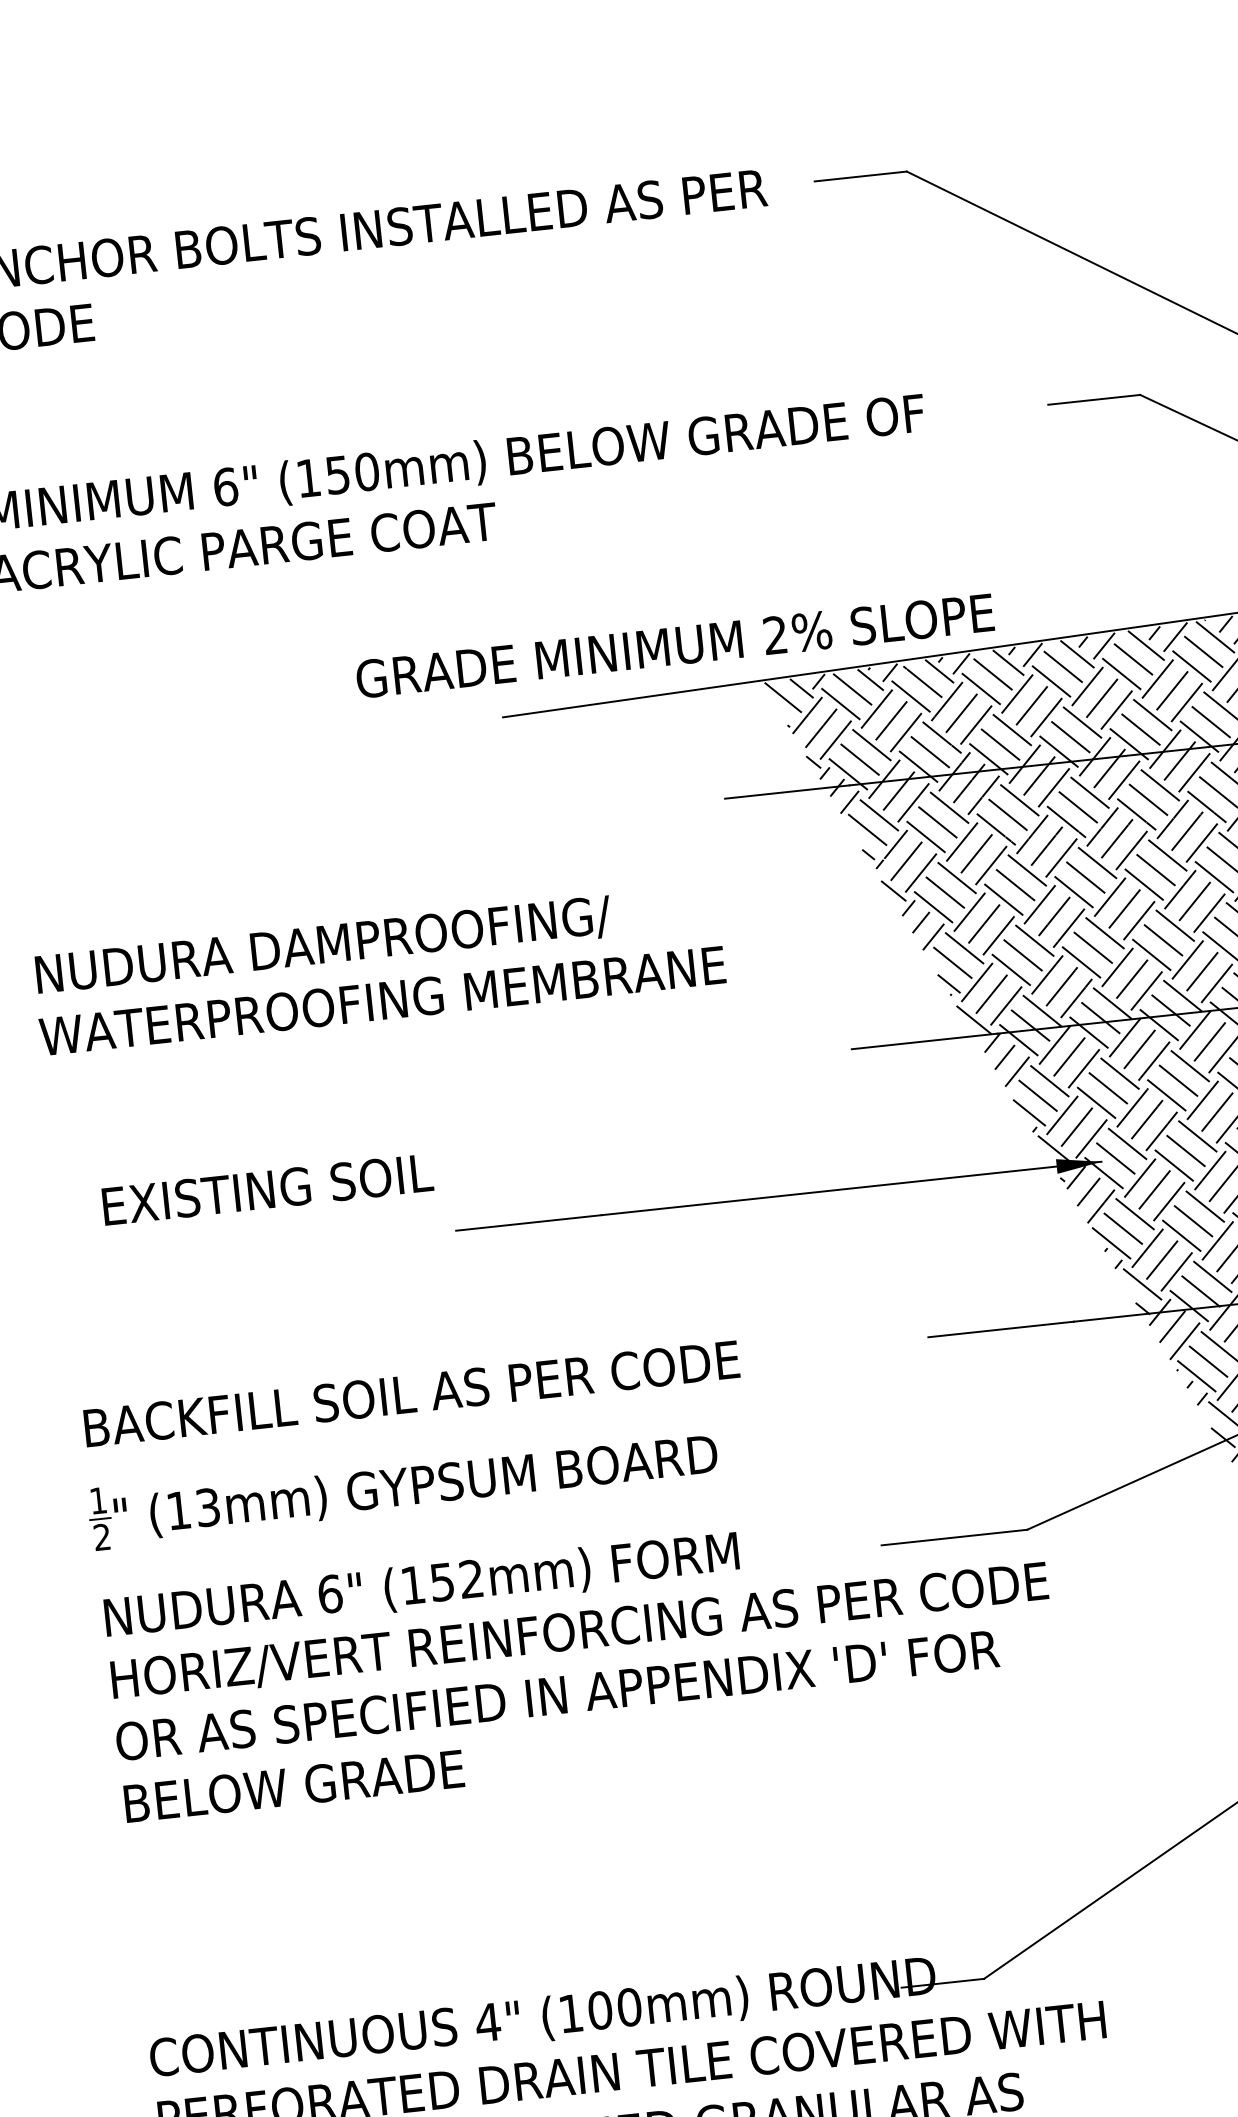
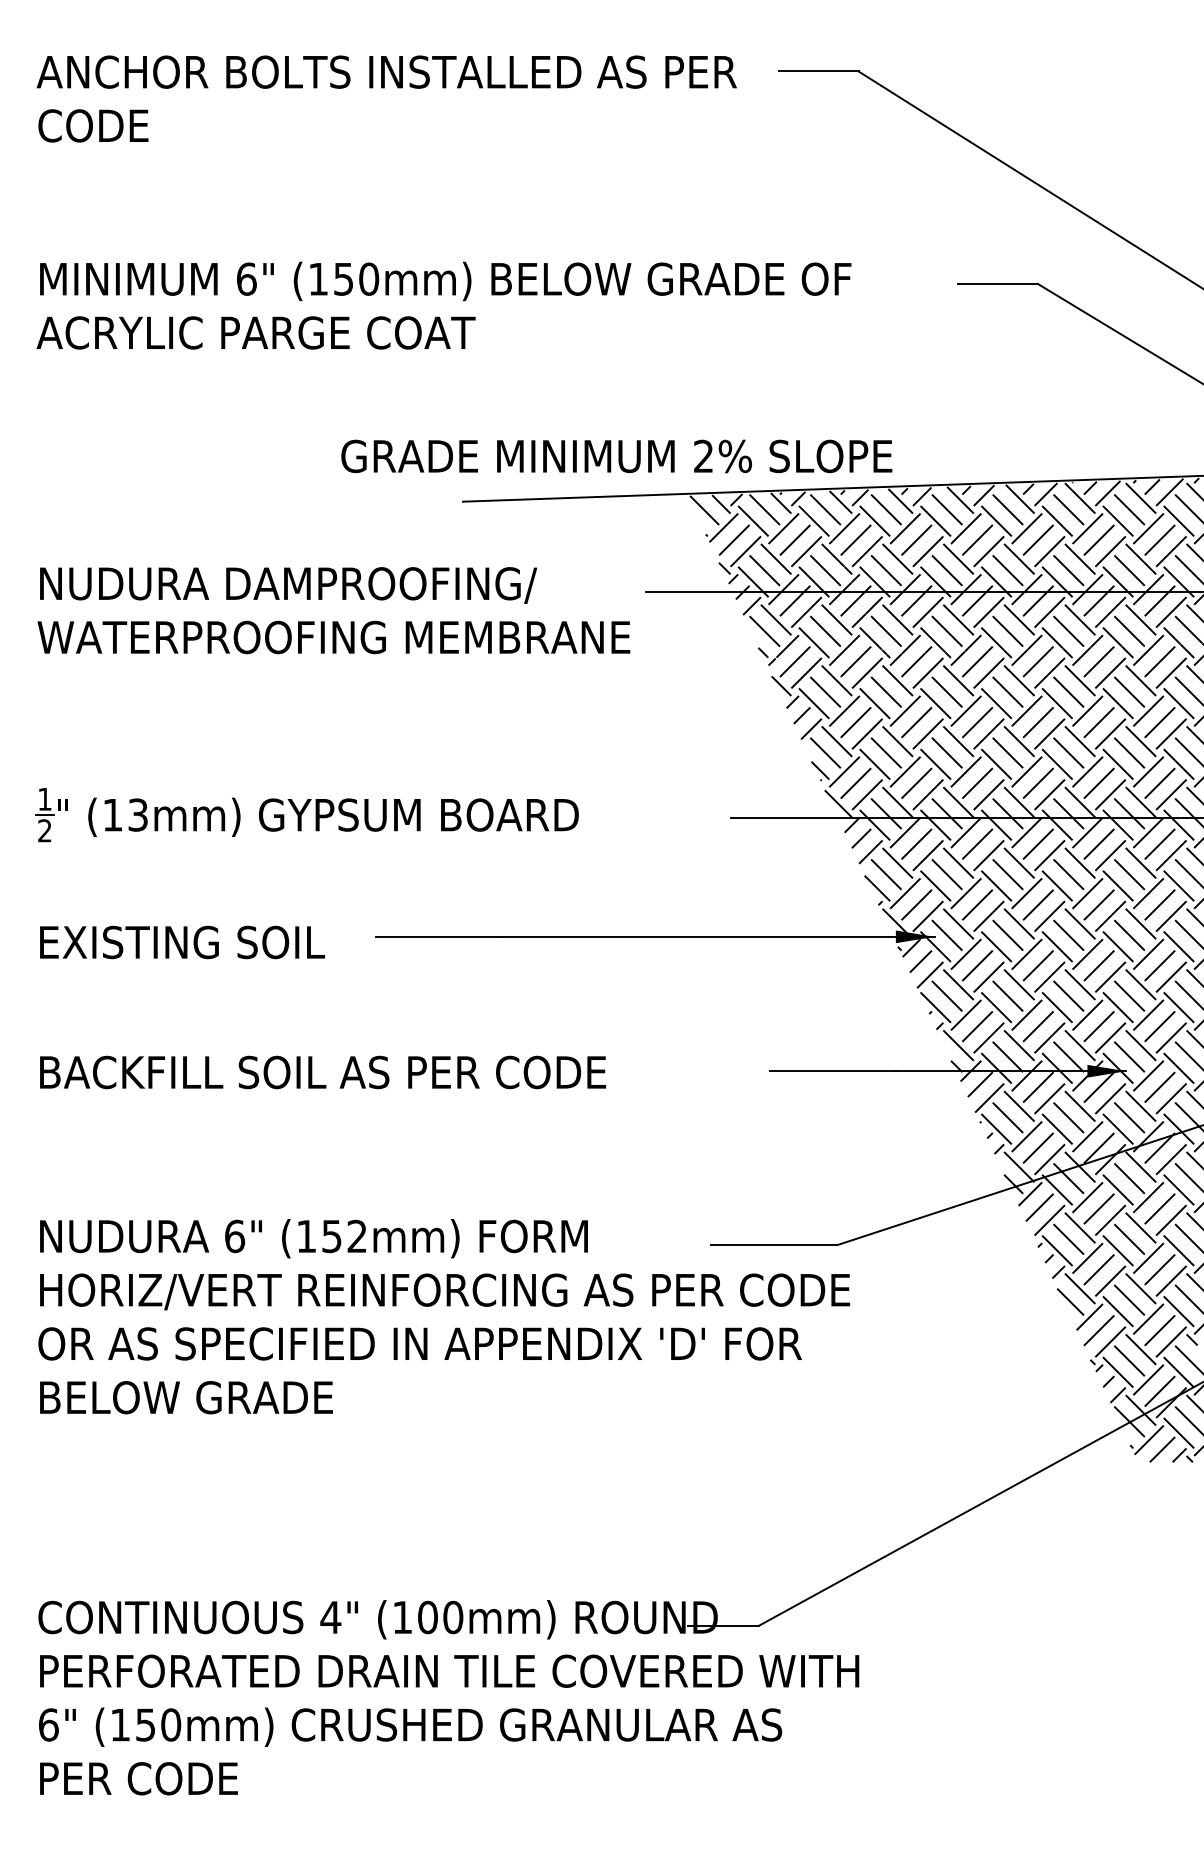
text: (378, 969) -> (333, 610), moved
text: (267, 1189) -> (182, 942), moved
part: (402, 1487) -> (306, 815), moved

